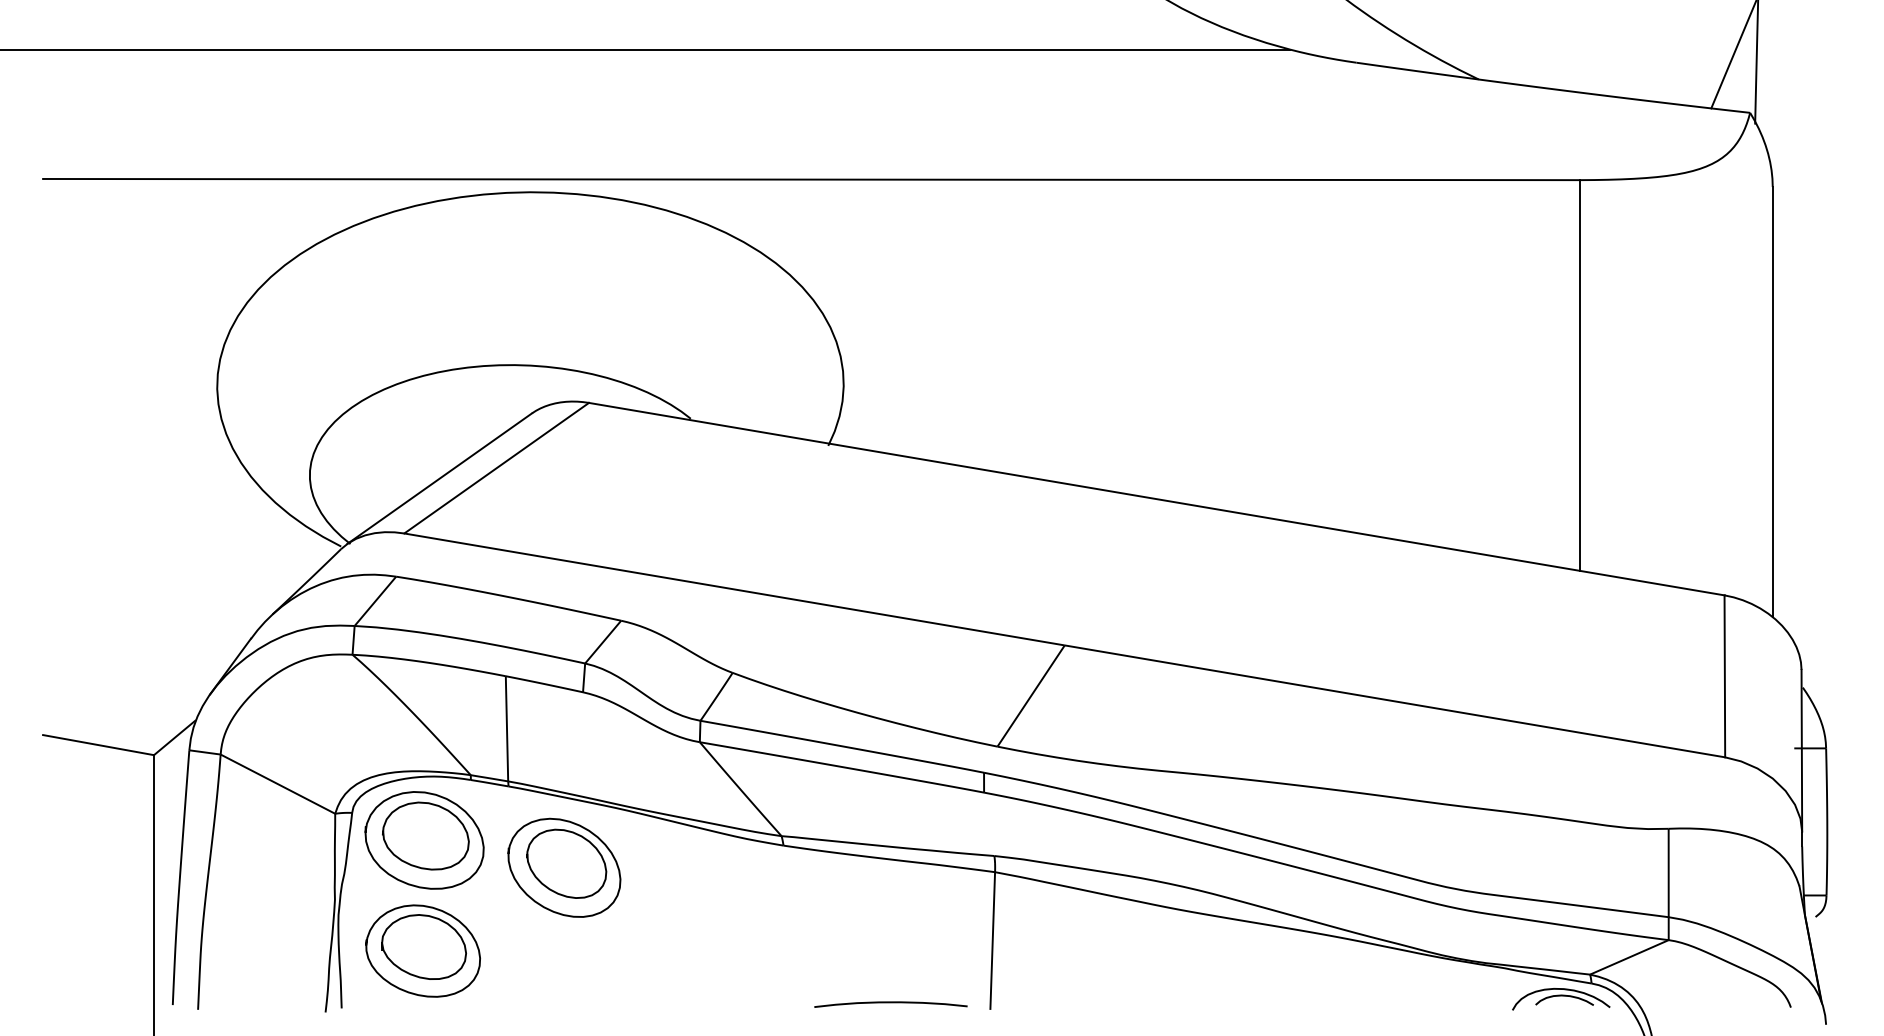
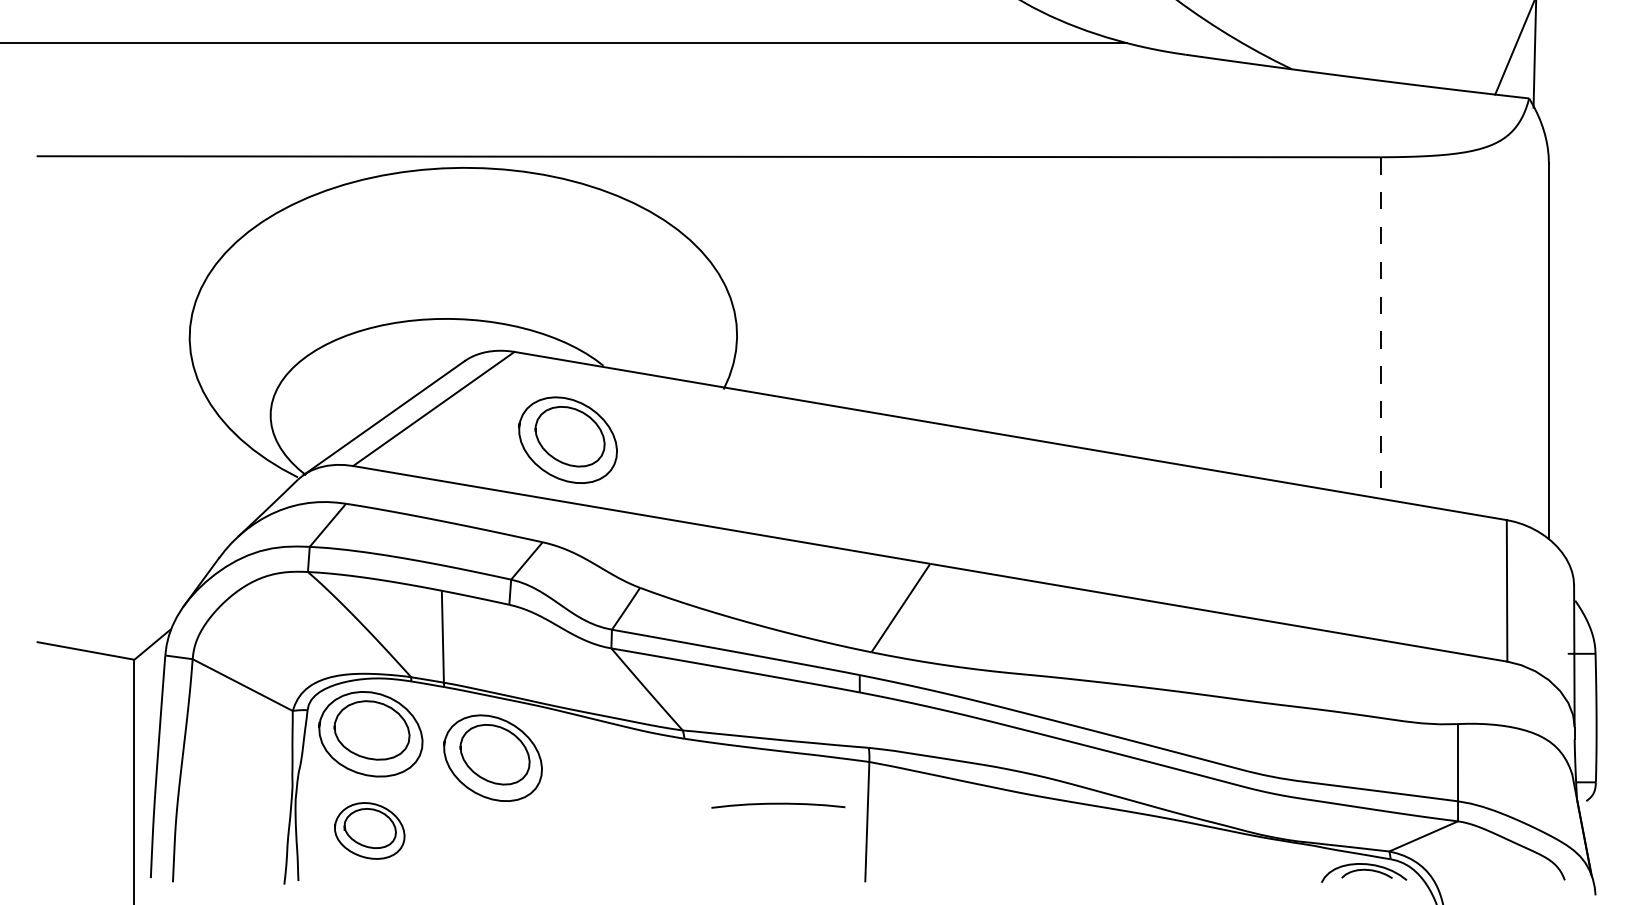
line: (1580, 376) -> (1380, 328), solid -> dashed
part: (649, 503) -> (567, 439), added
part: (423, 950) -> (369, 830), size x0.7
curve: (891, 1003) -> (778, 804), moved

